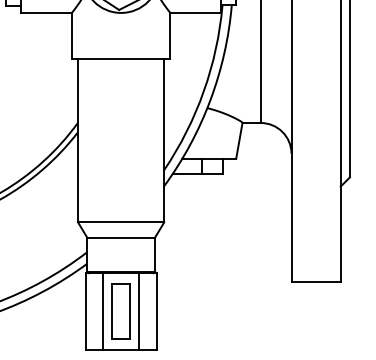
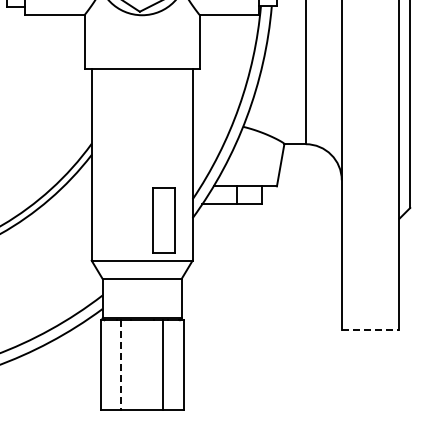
line: (316, 281) -> (370, 330), solid -> dashed
line: (103, 311) -> (121, 365), solid -> dashed
part: (120, 311) -> (163, 220), moved

